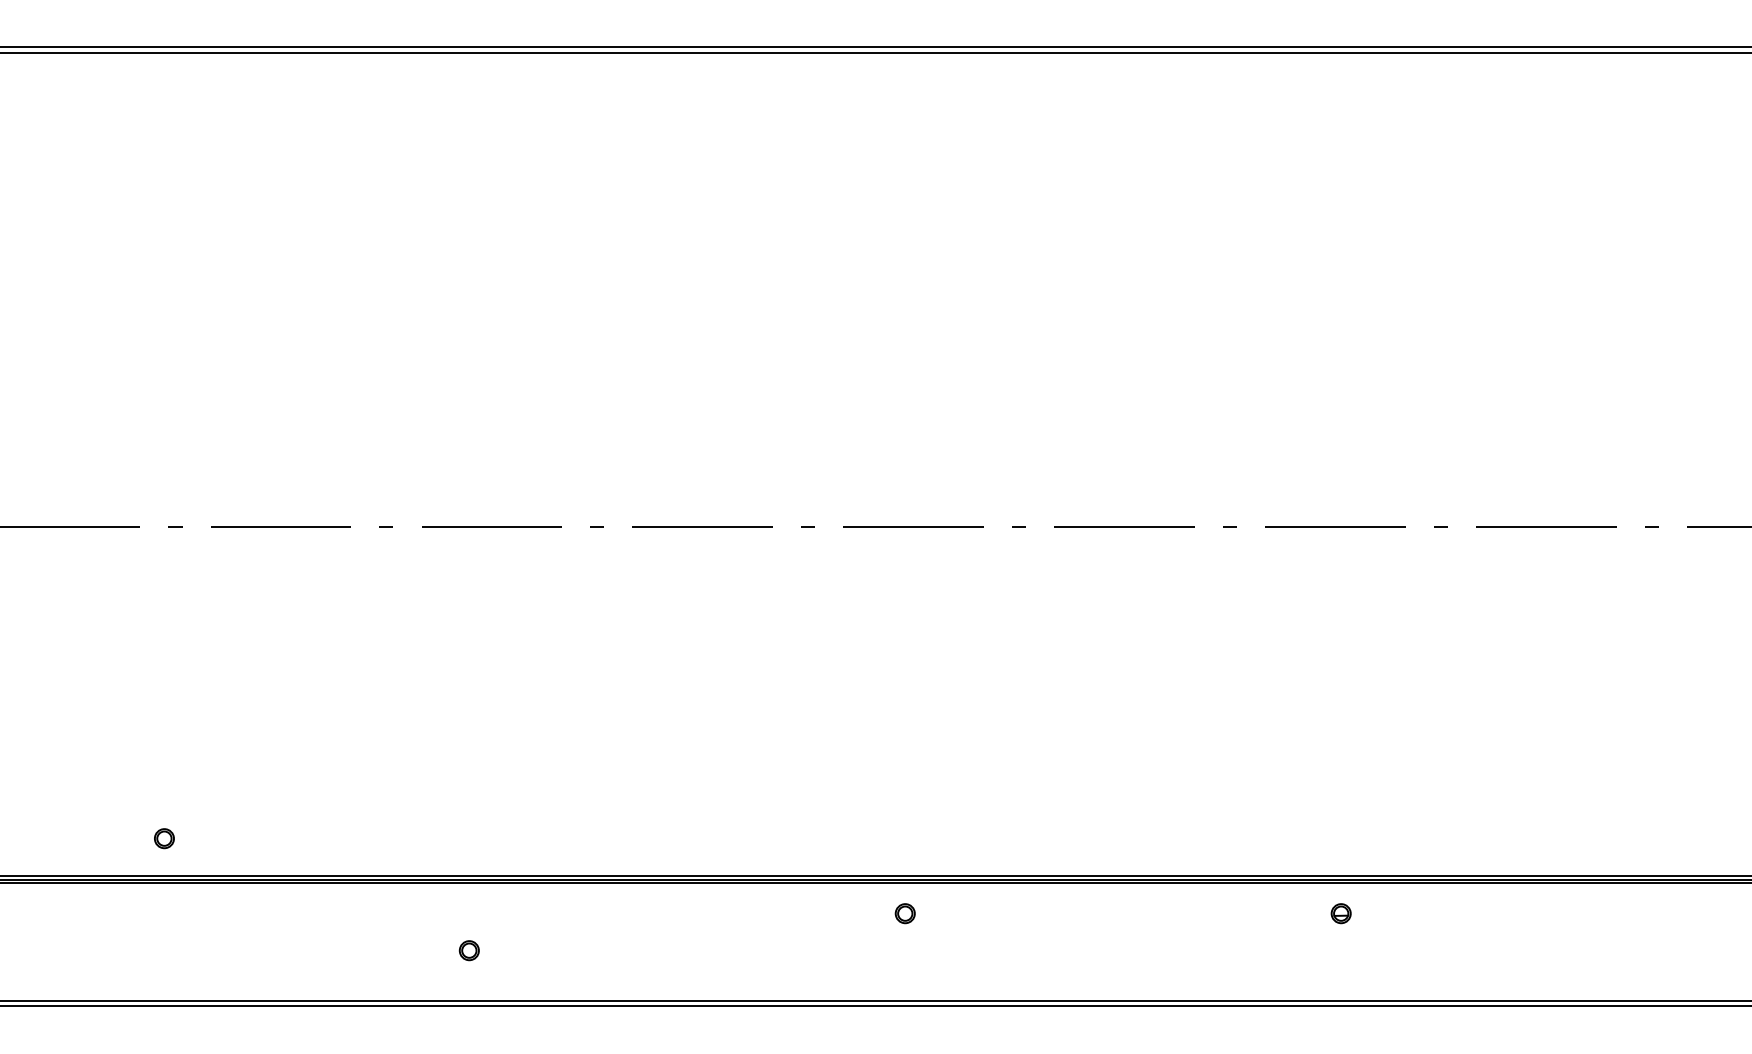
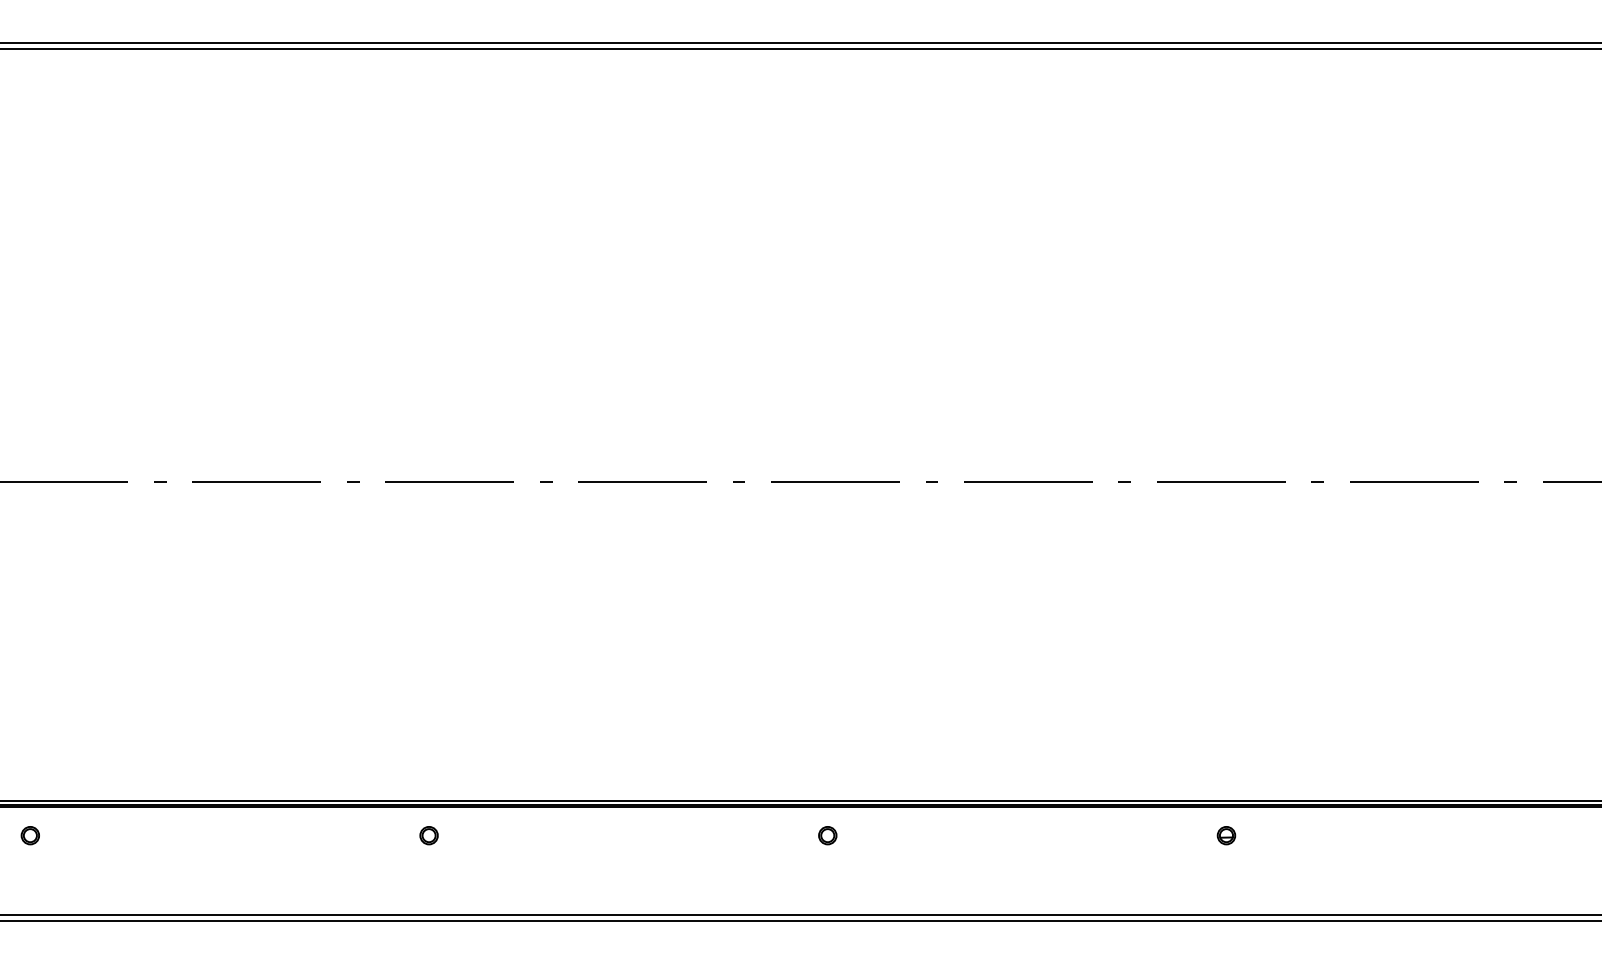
part: (164, 838) -> (30, 835), moved
part: (468, 950) -> (428, 835), moved

